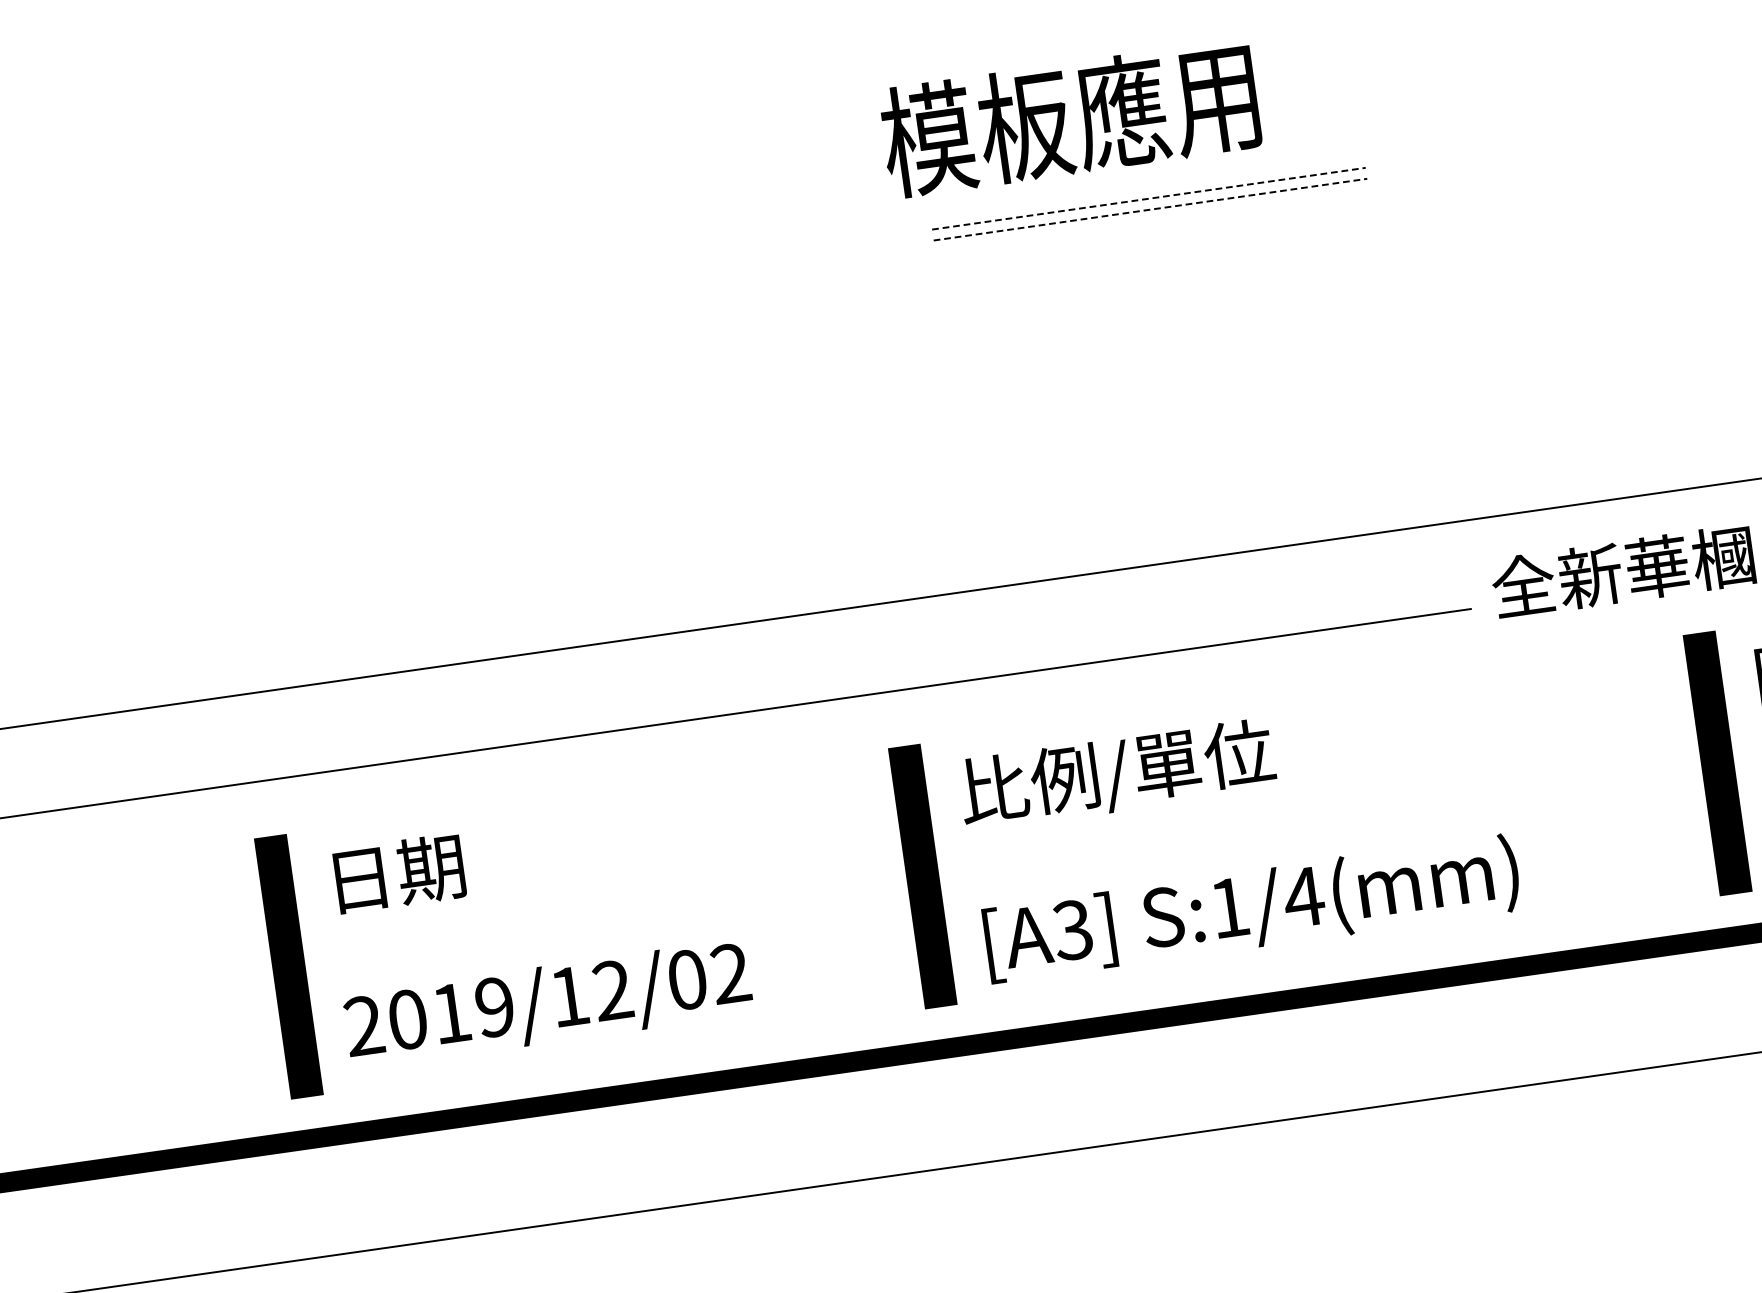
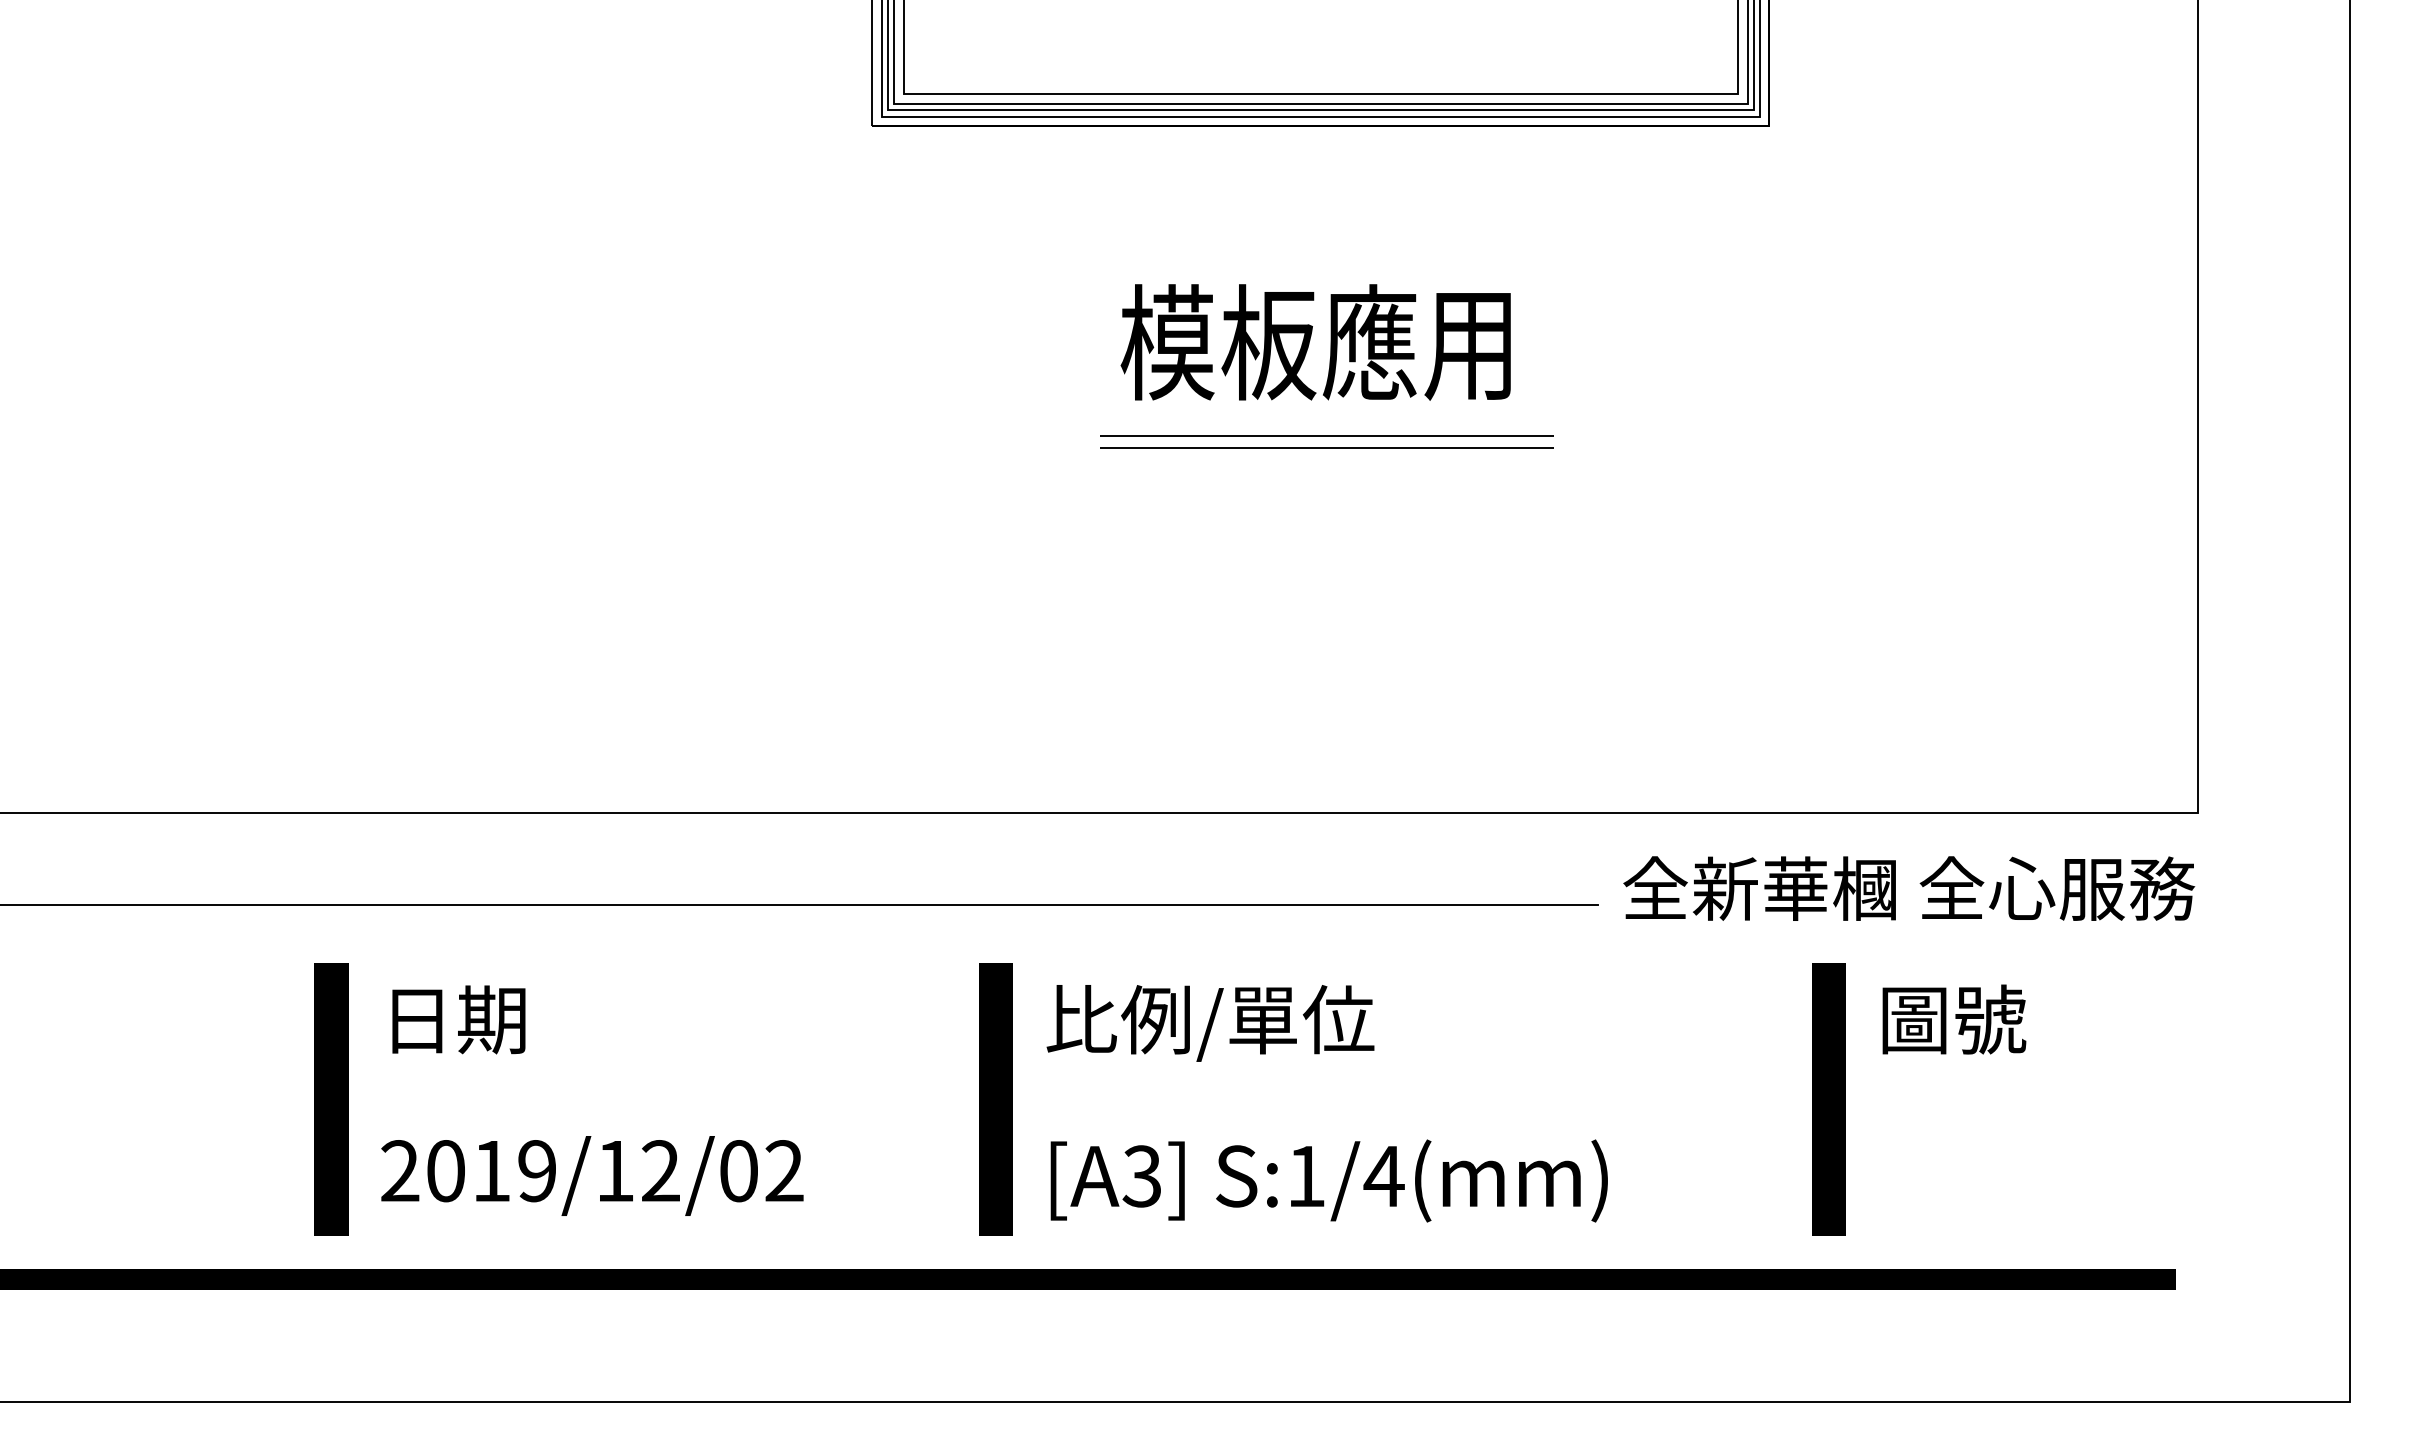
text: (1069, 118) -> (1315, 342), moved
line: (1149, 198) -> (1327, 436), dashed -> solid
line: (1150, 209) -> (1327, 447), dashed -> solid

